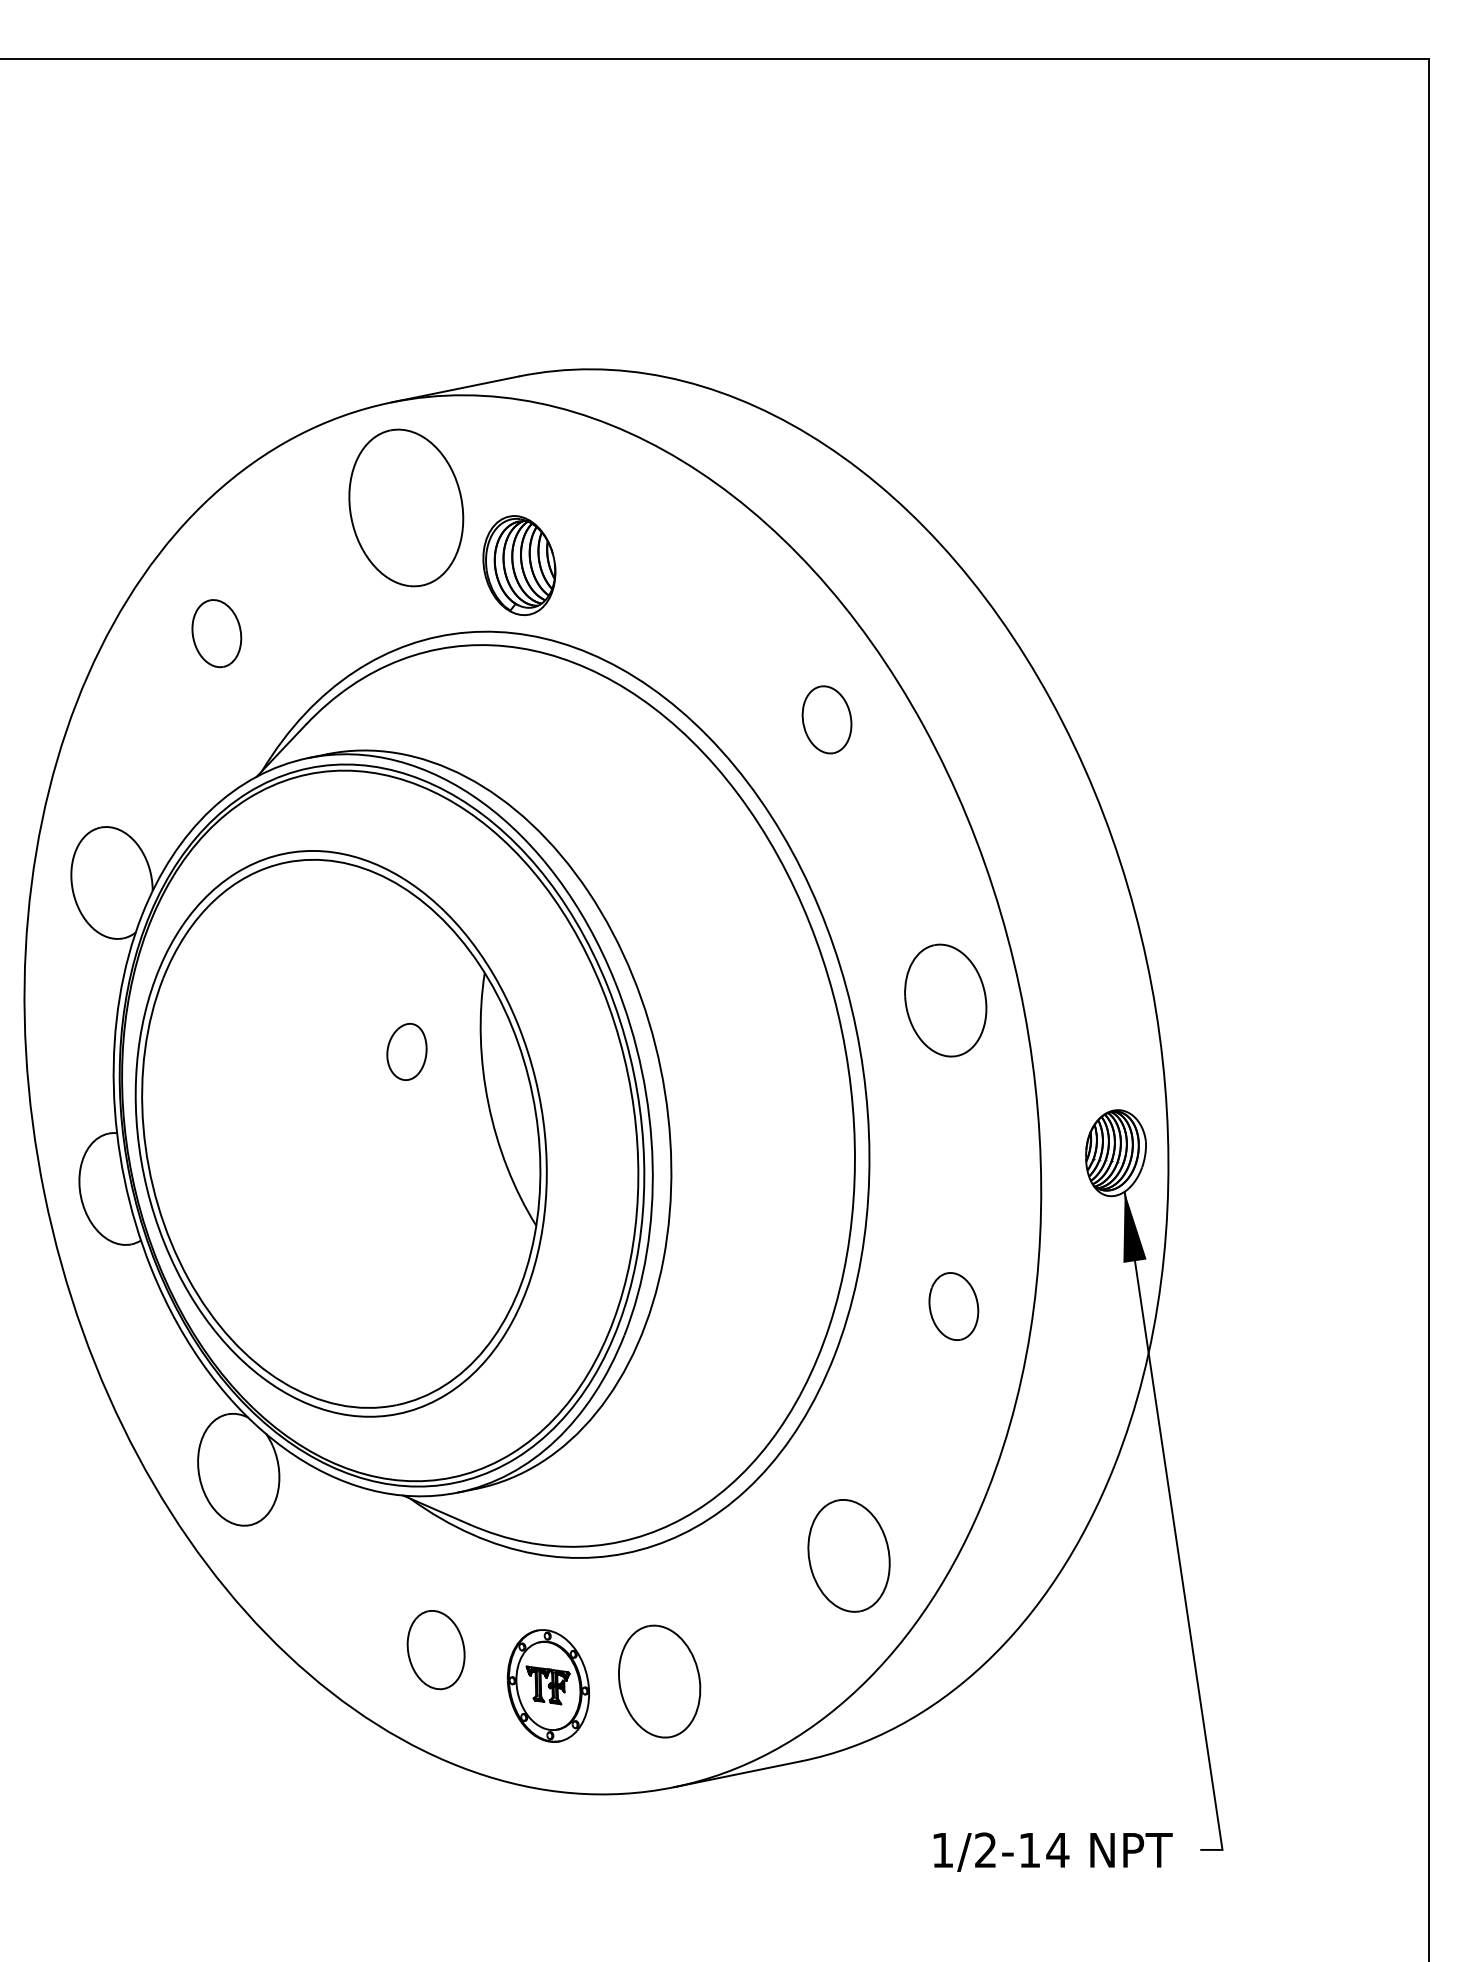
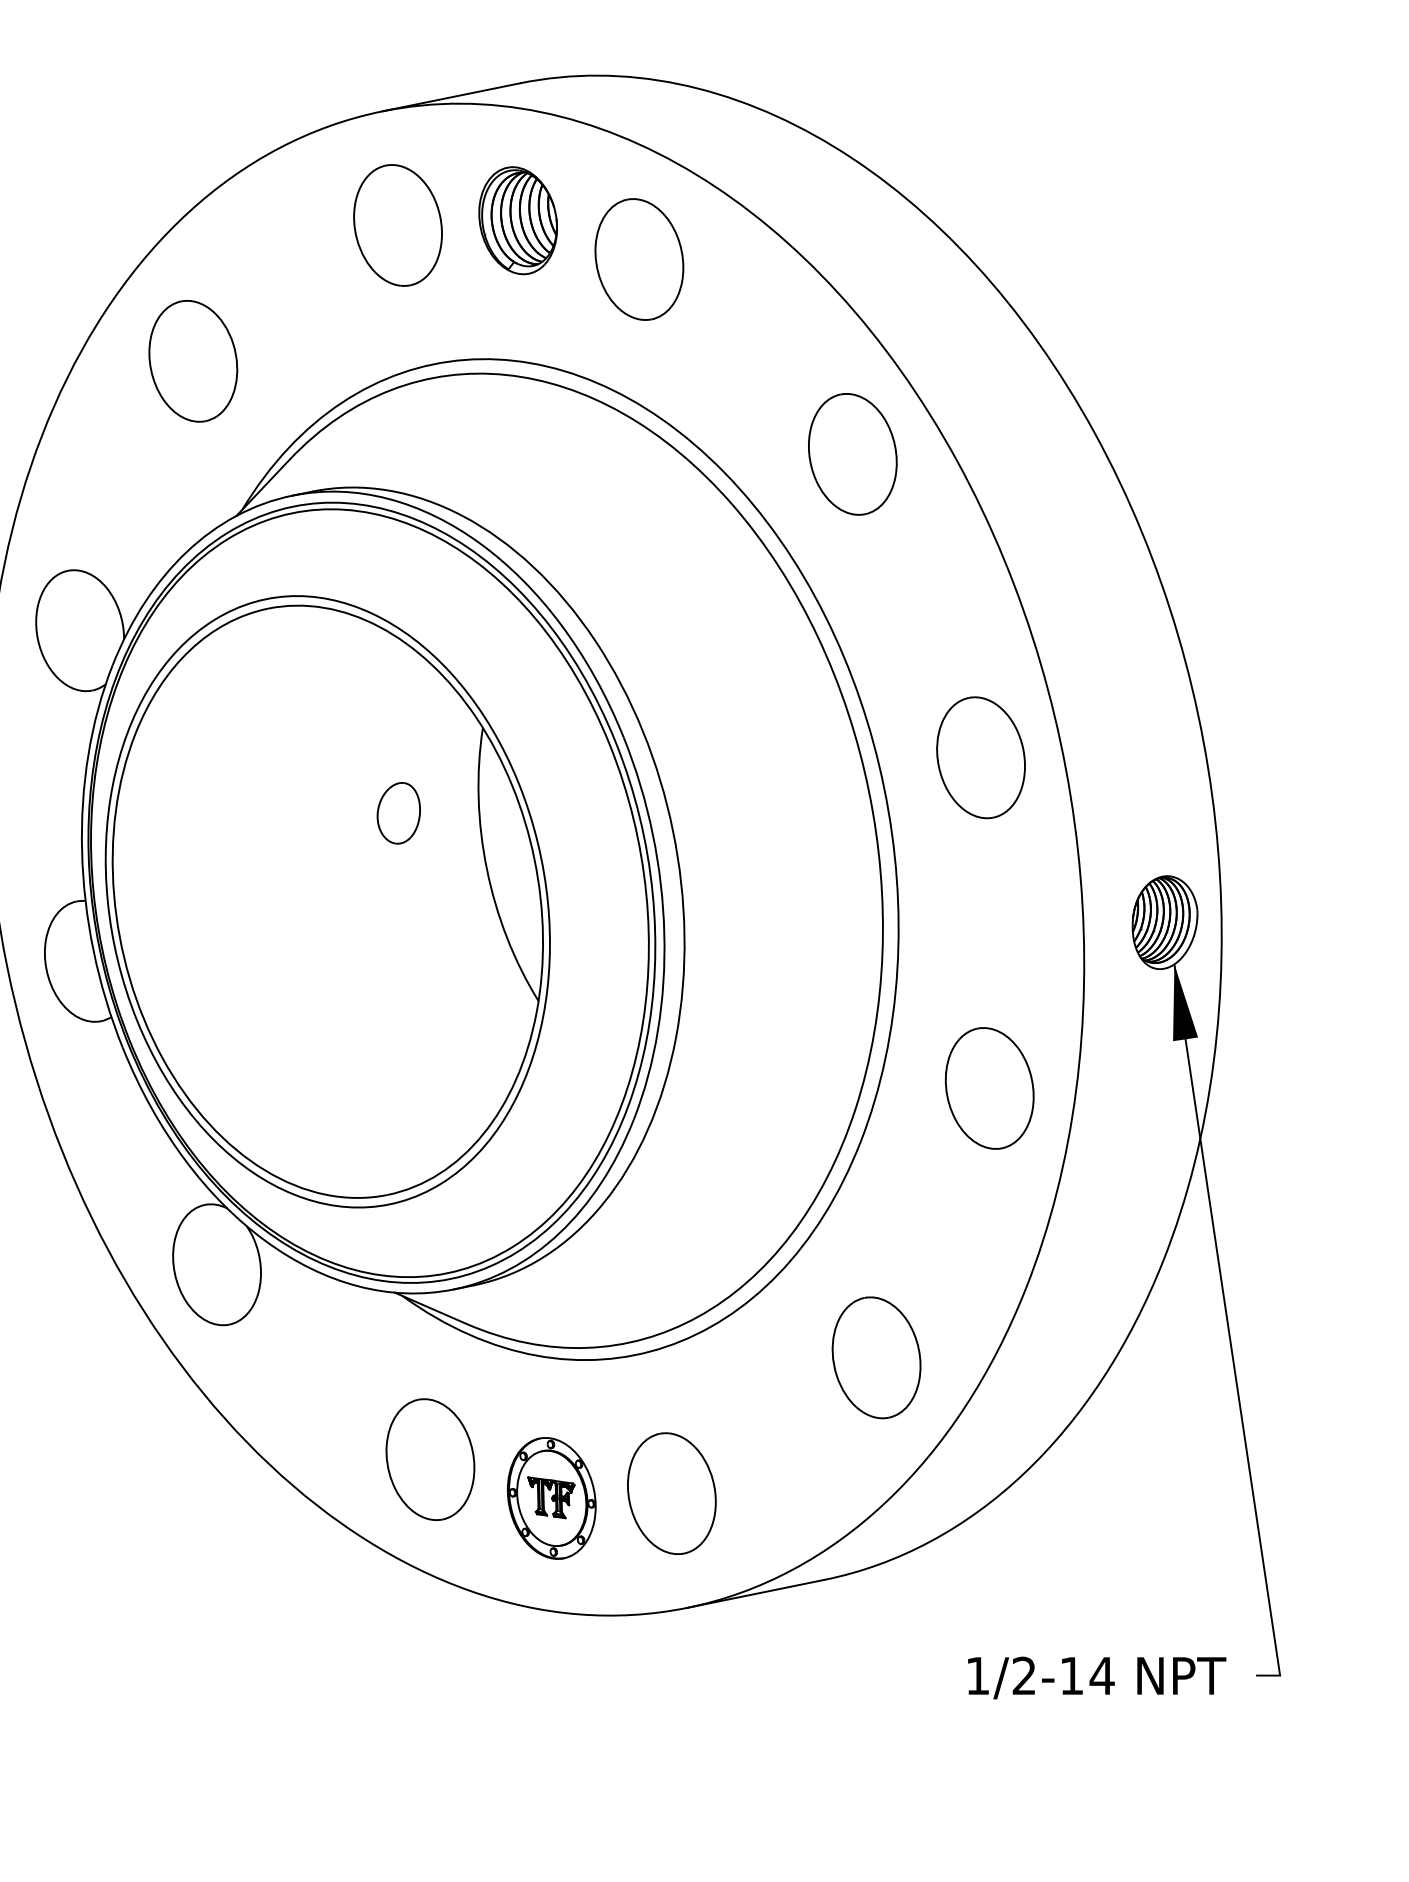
part: (405, 507) -> (397, 224), size x0.71
part: (629, 539) -> (639, 259), added
part: (519, 565) -> (518, 220), moved
part: (216, 633) -> (193, 361), size x1.67
part: (826, 719) -> (852, 454), size x1.67
part: (953, 1306) -> (989, 1088), size x1.67
part: (435, 1649) -> (429, 1458), size x1.43

